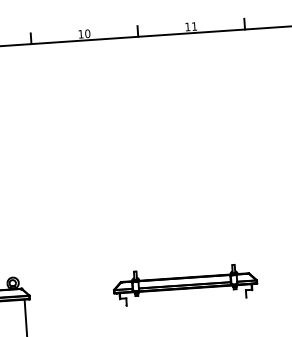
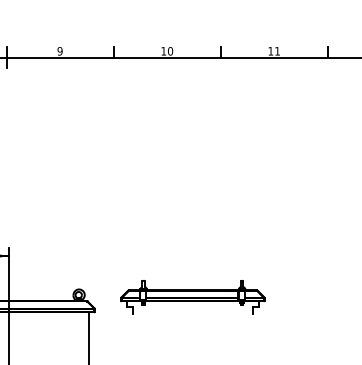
part: (185, 284) -> (192, 297), moved

